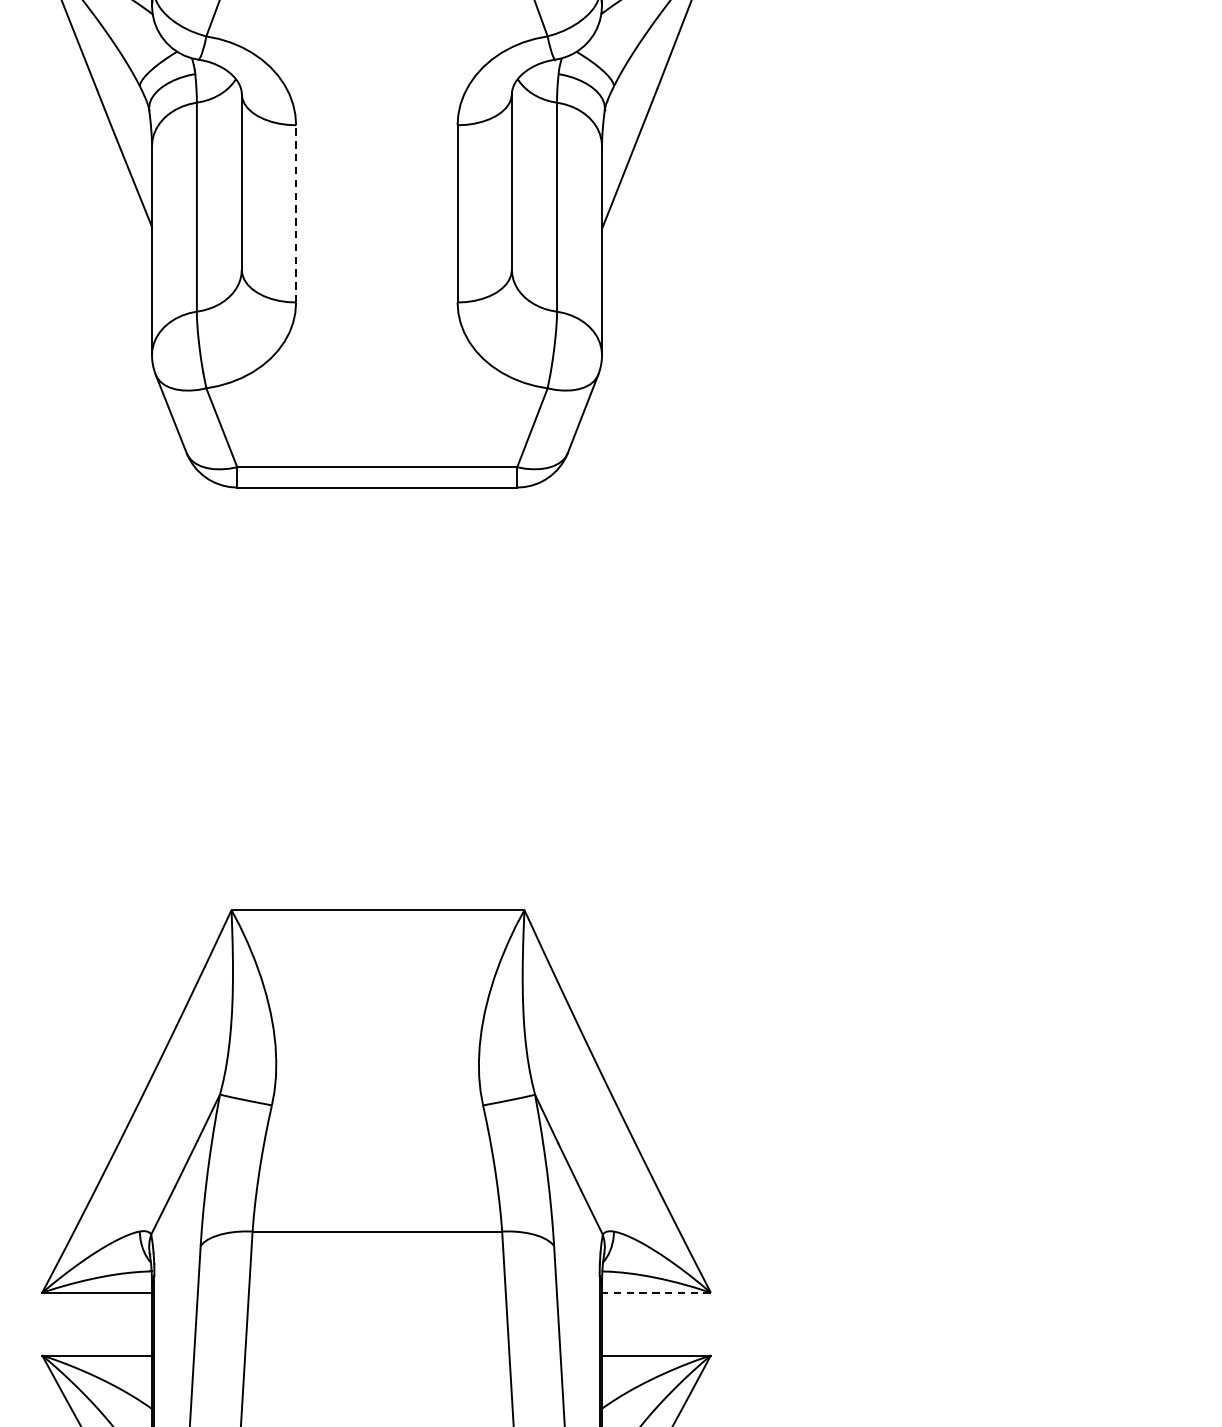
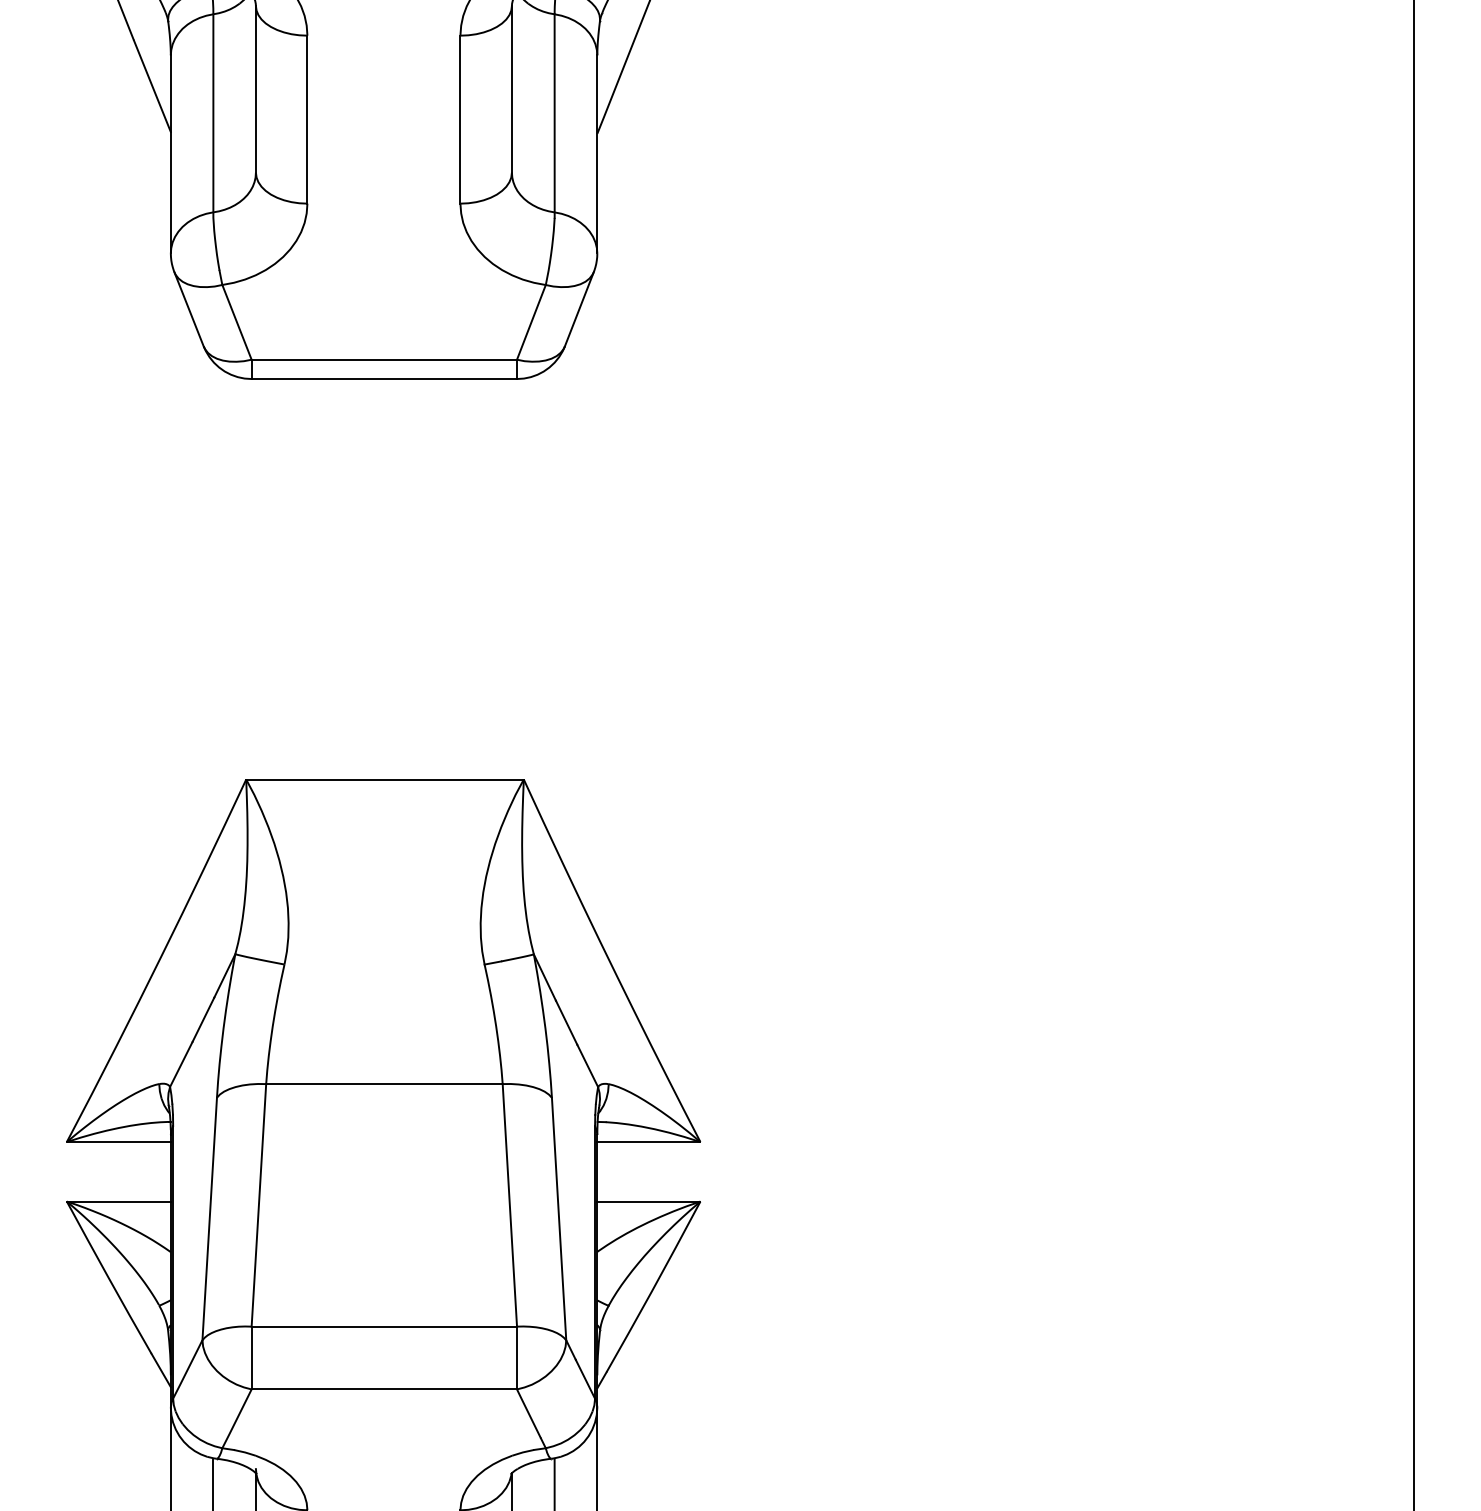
line: (296, 213) -> (307, 119), dashed -> solid
line: (656, 1293) -> (648, 1142), dashed -> solid

